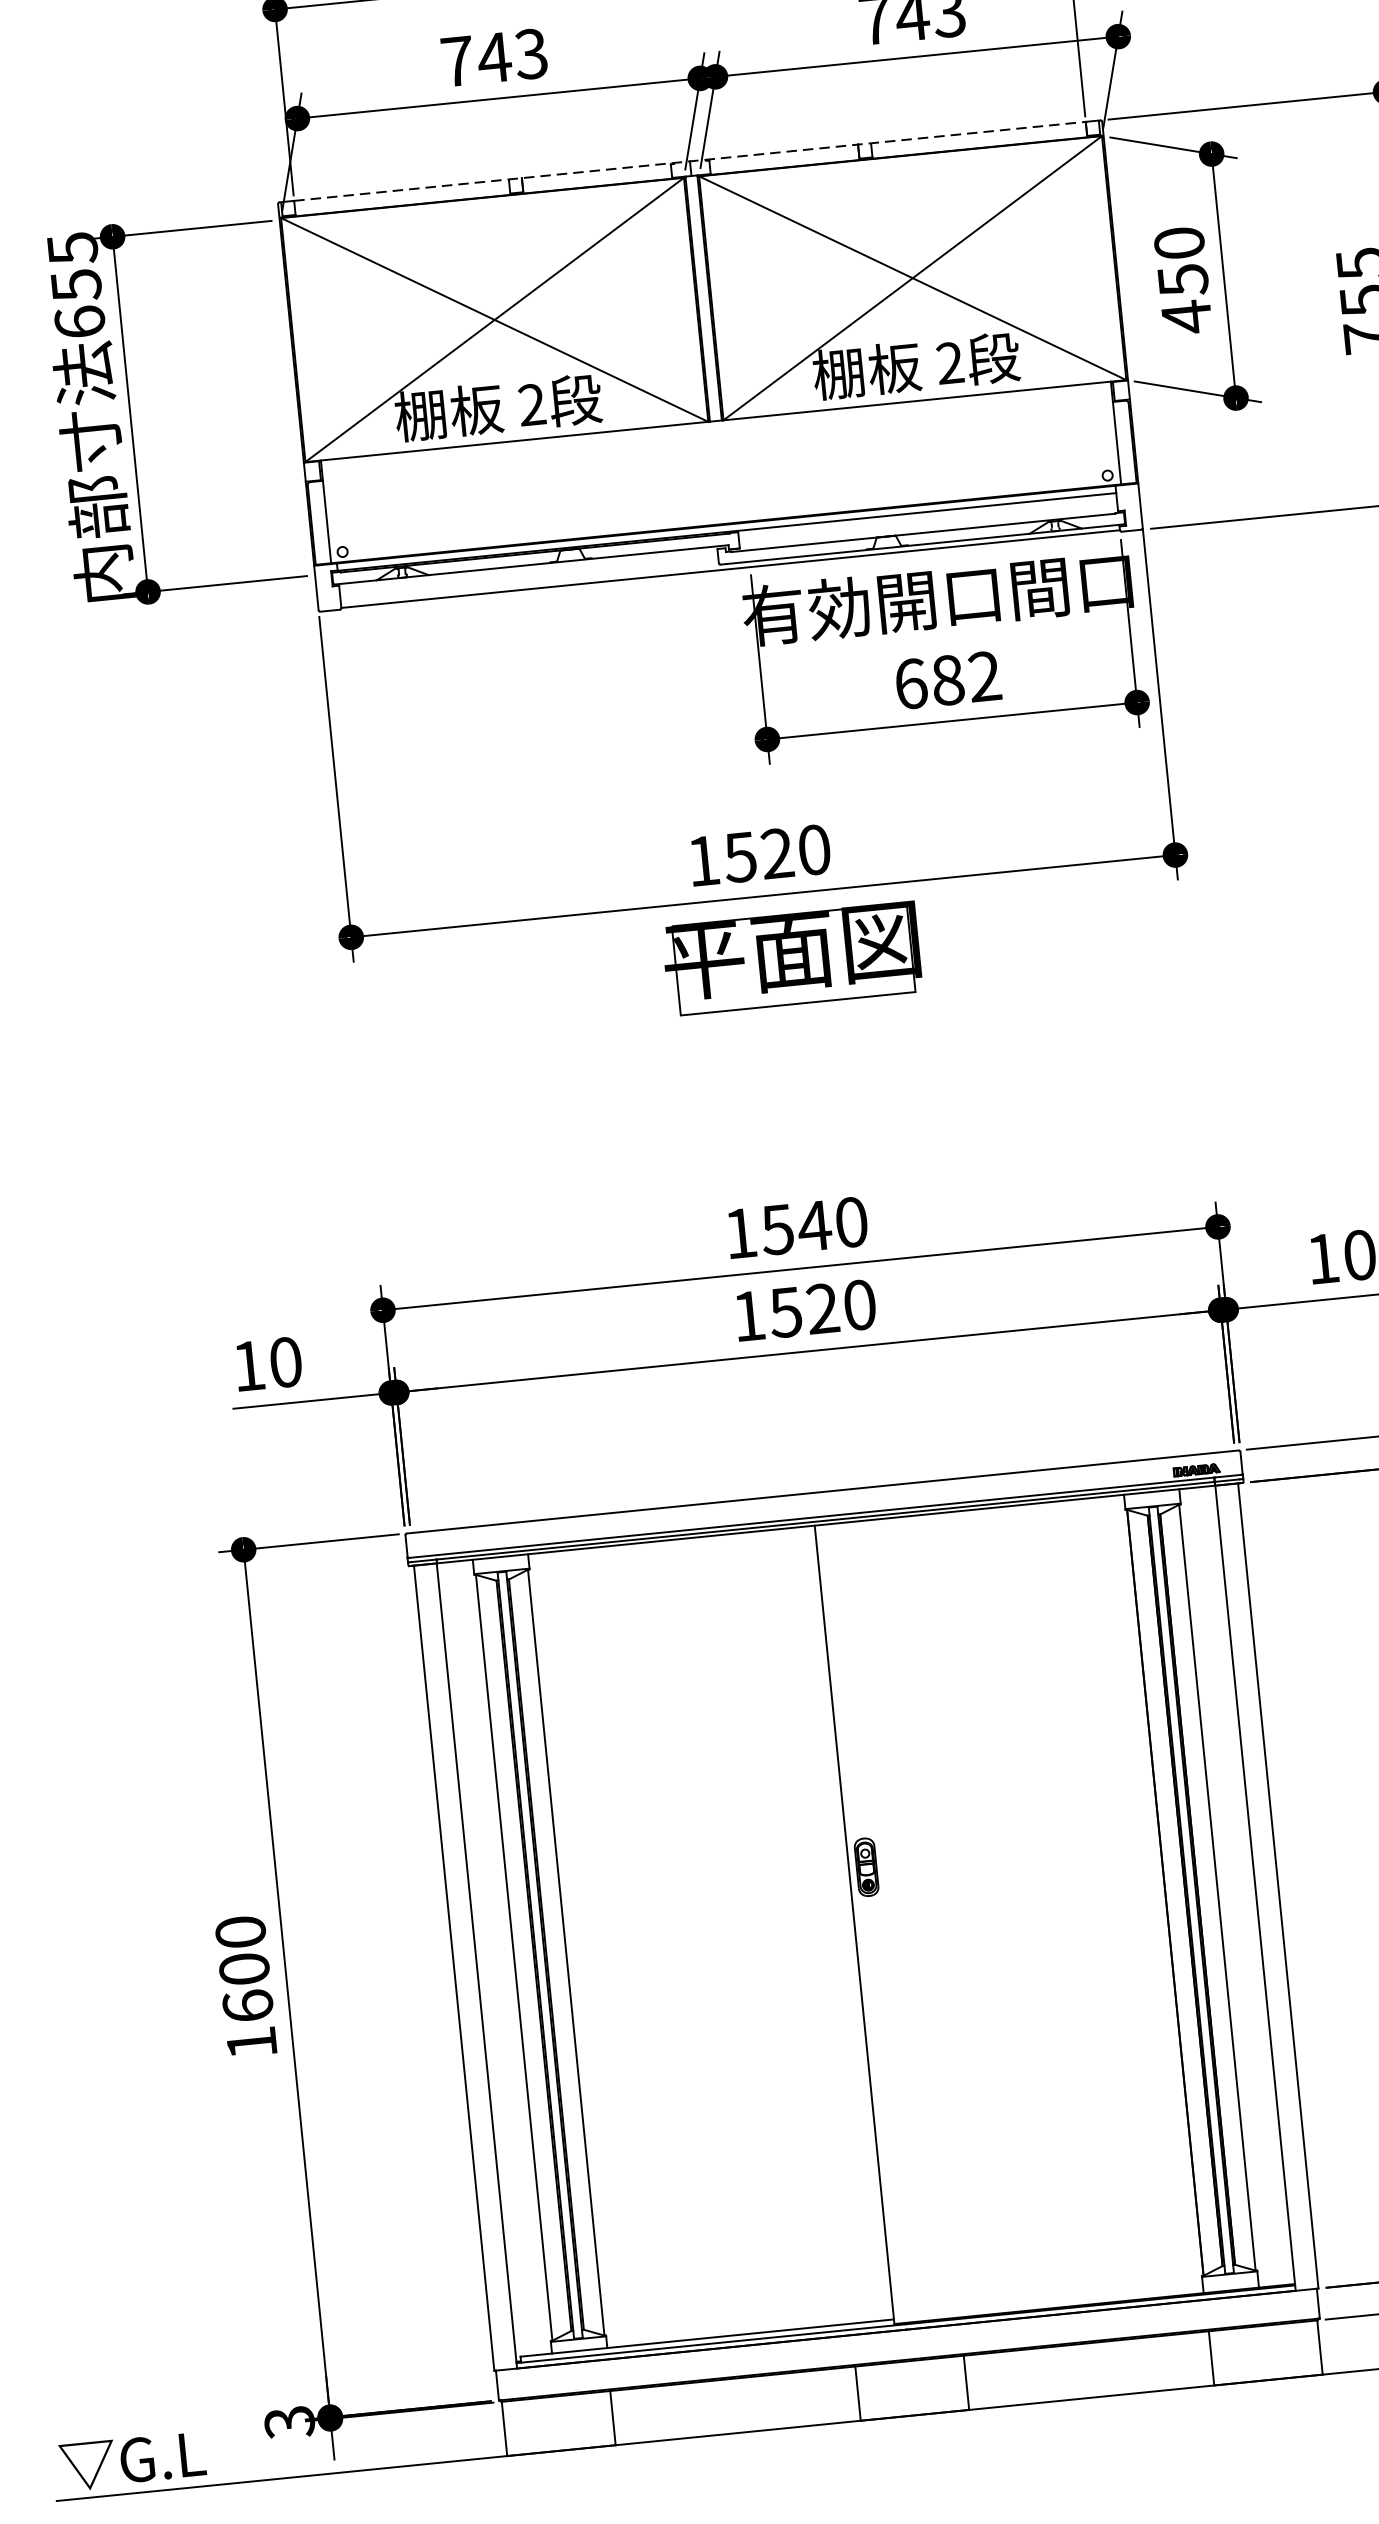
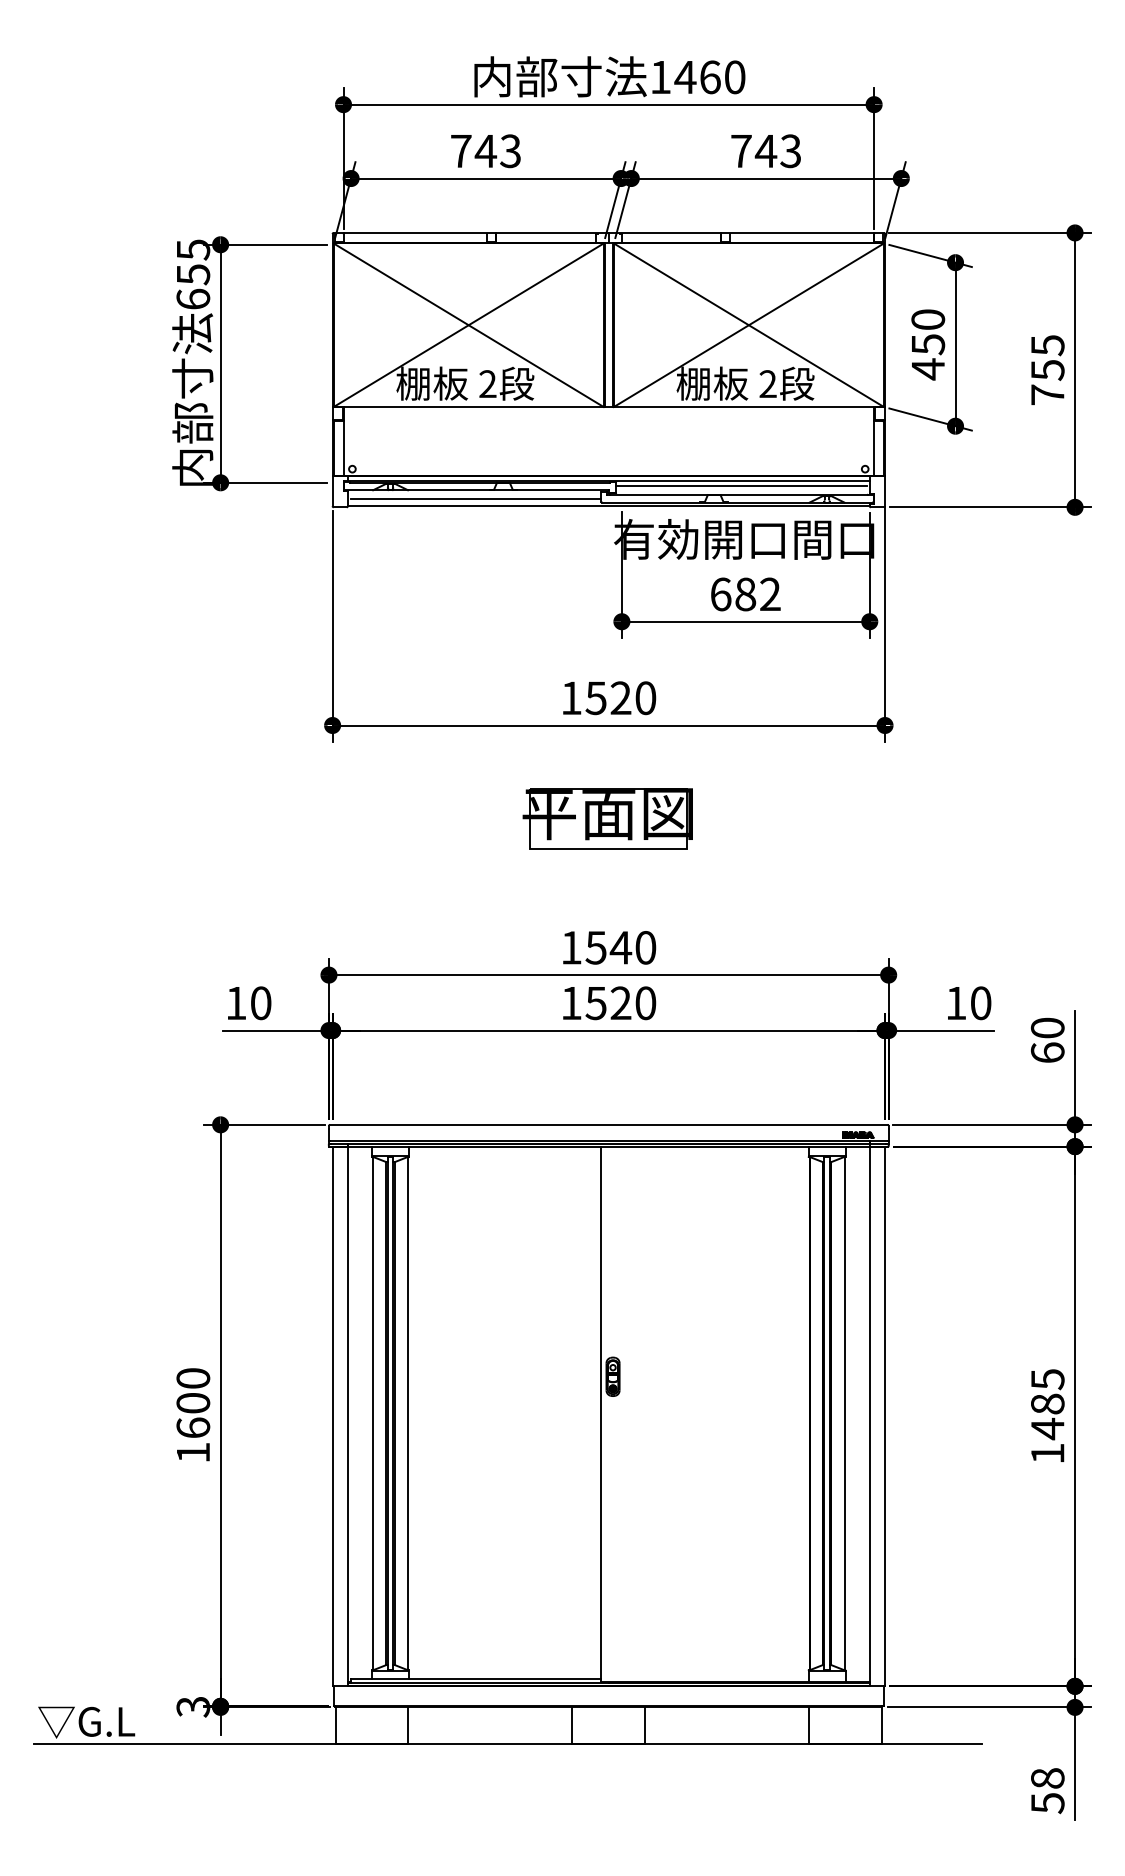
line: (690, 160) -> (609, 232), dashed -> solid
line: (925, 519) -> (741, 486), added
line: (530, 577) -> (475, 498), added
part: (791, 958) -> (607, 818), moved

